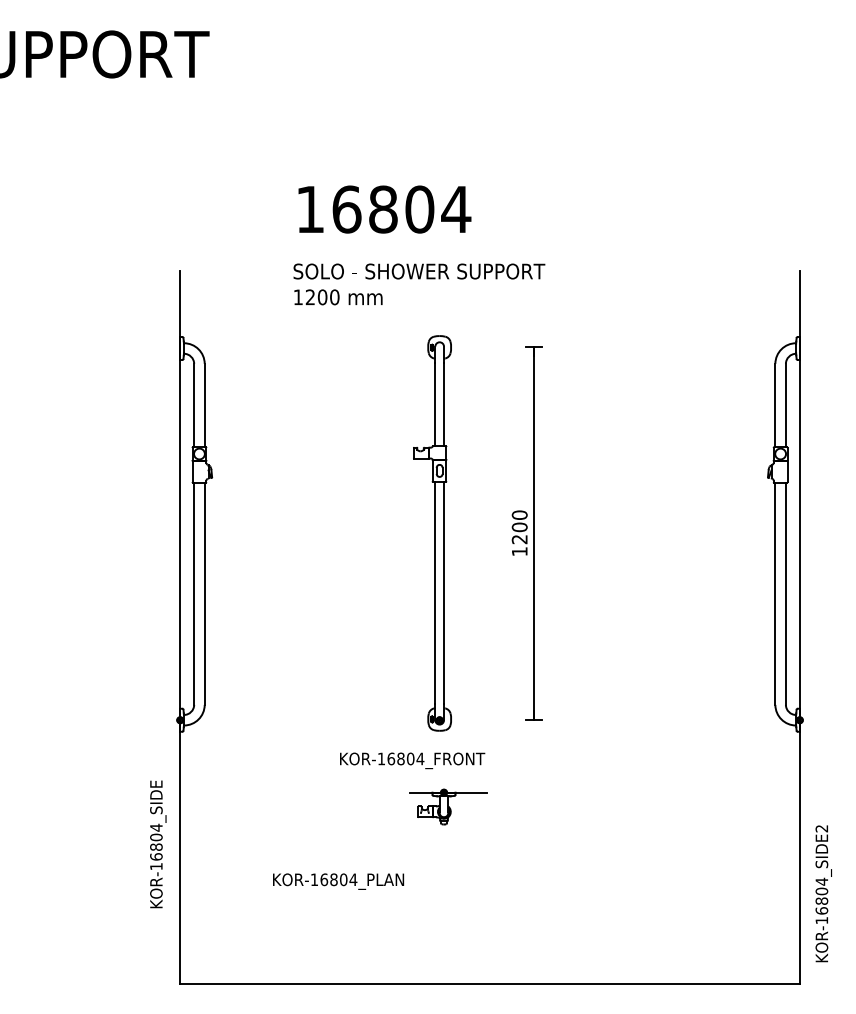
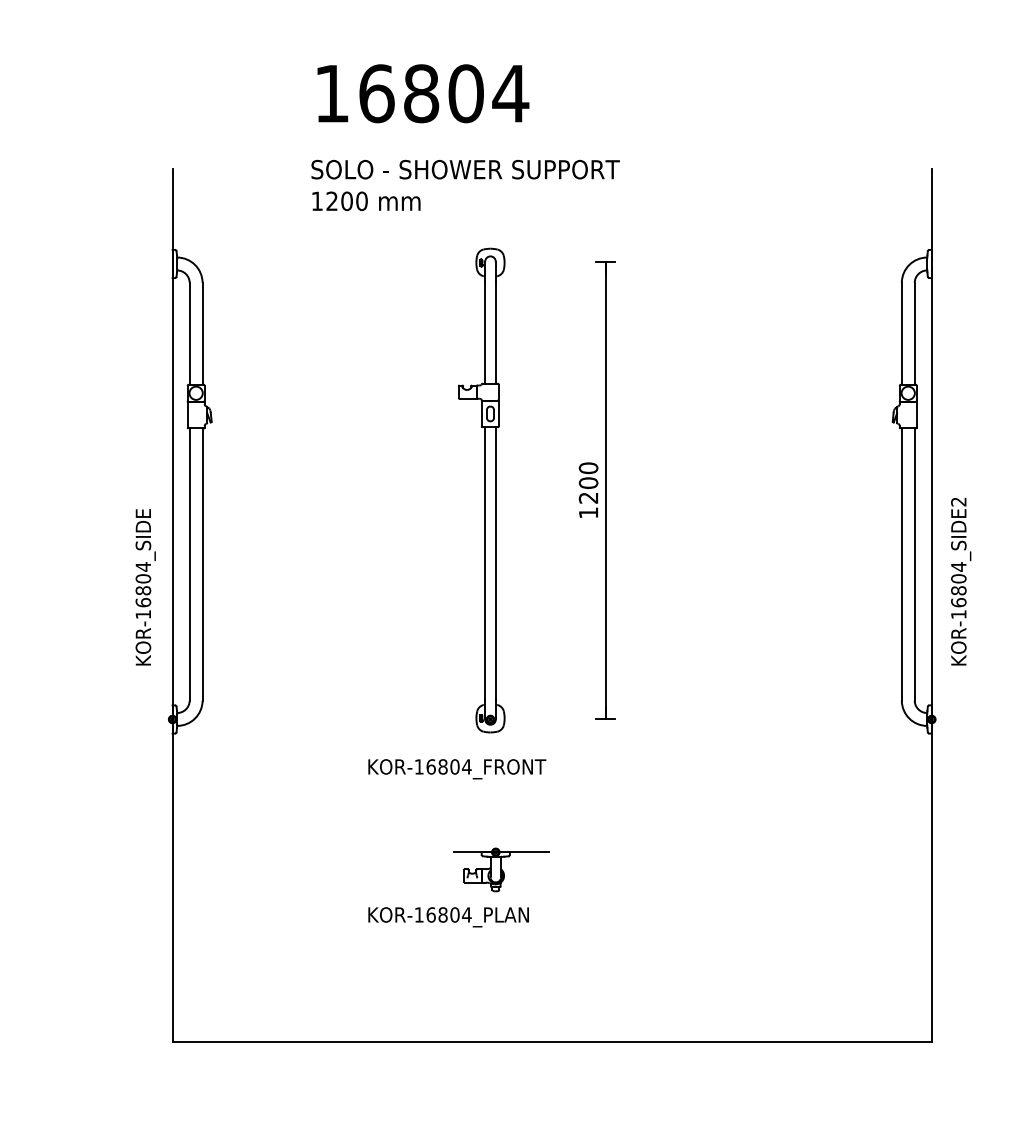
part: (448, 806) -> (501, 869), moved
text: (158, 844) -> (145, 587), moved
text: (338, 881) -> (448, 917), moved
text: (823, 893) -> (960, 581), moved

